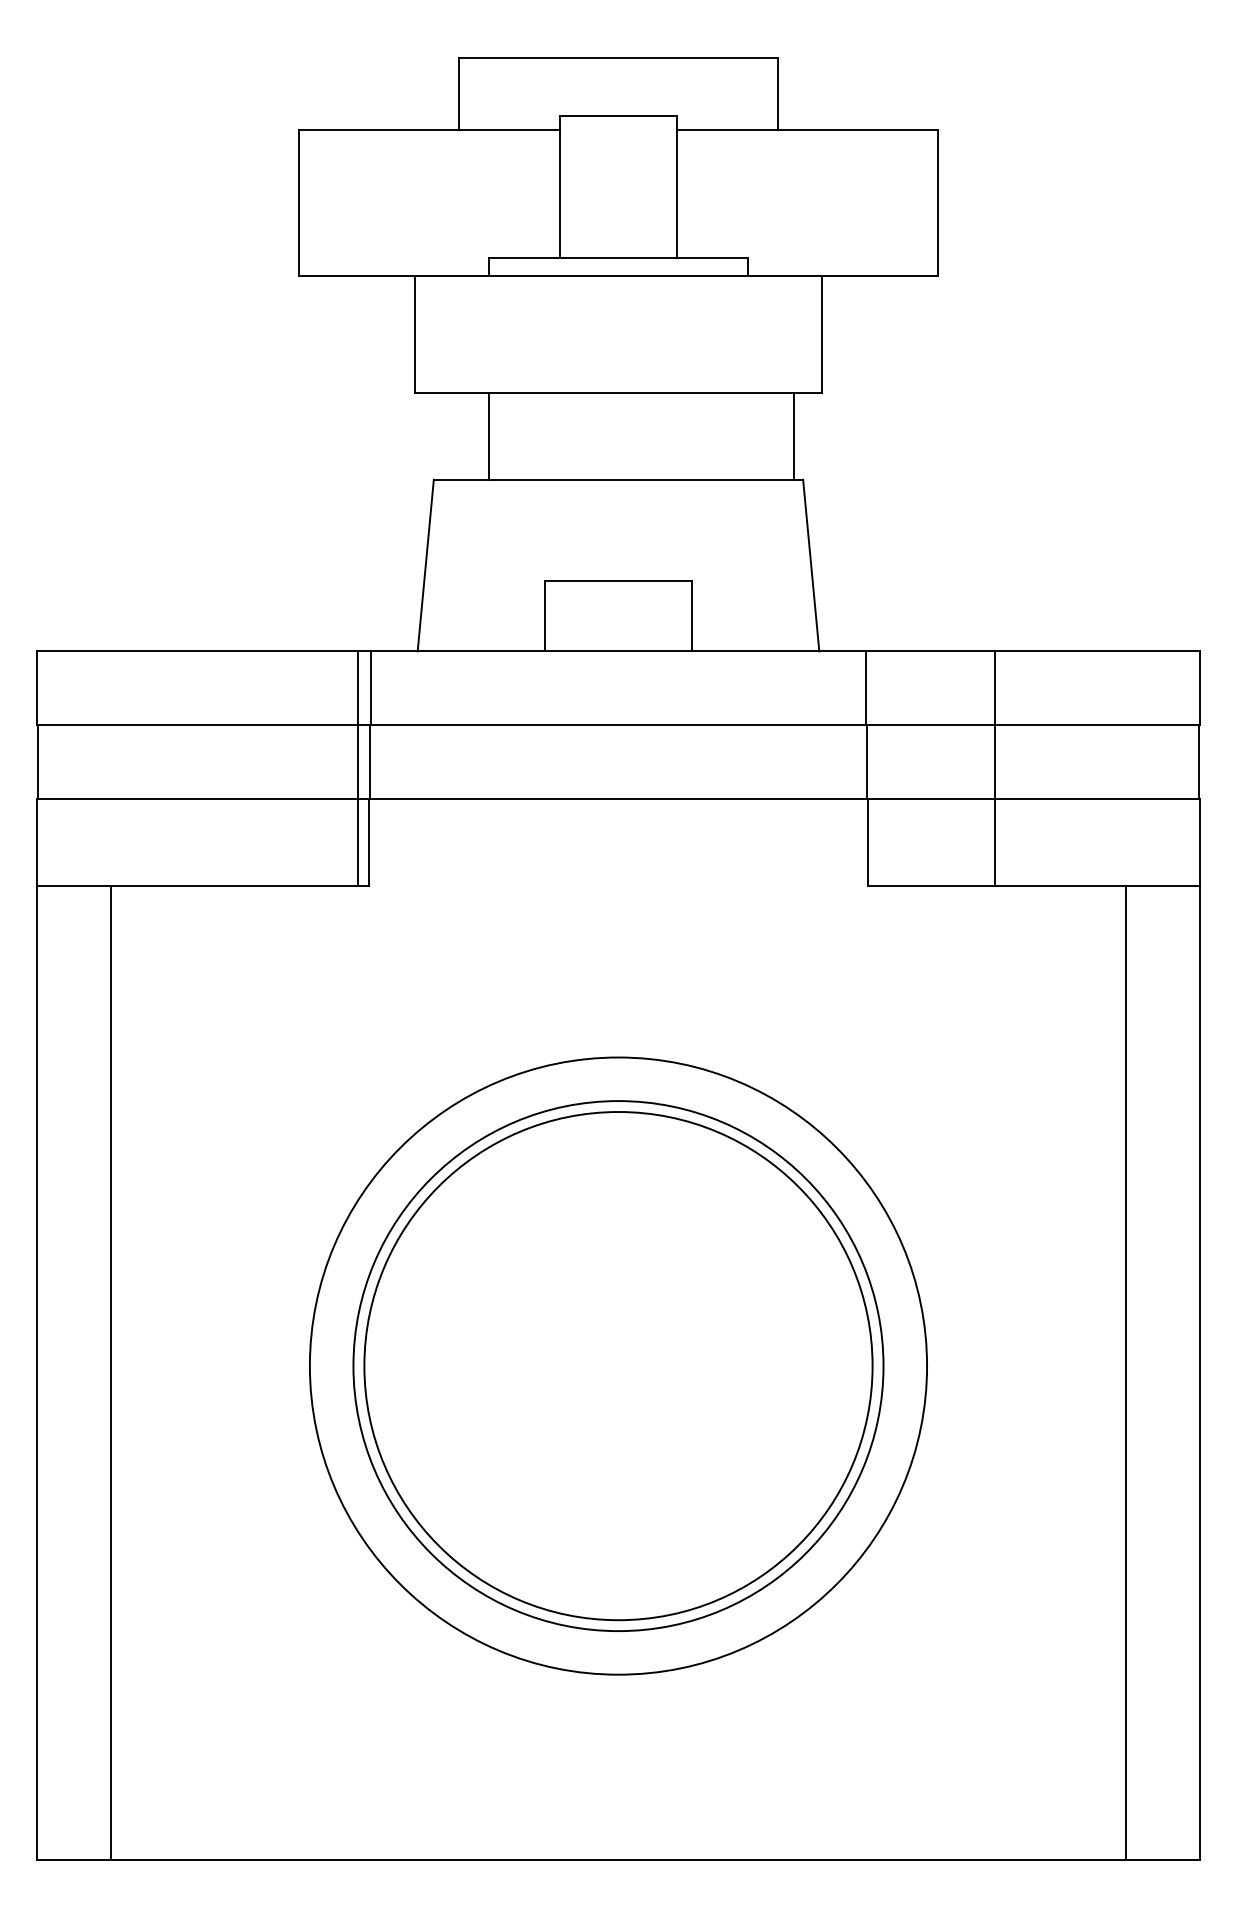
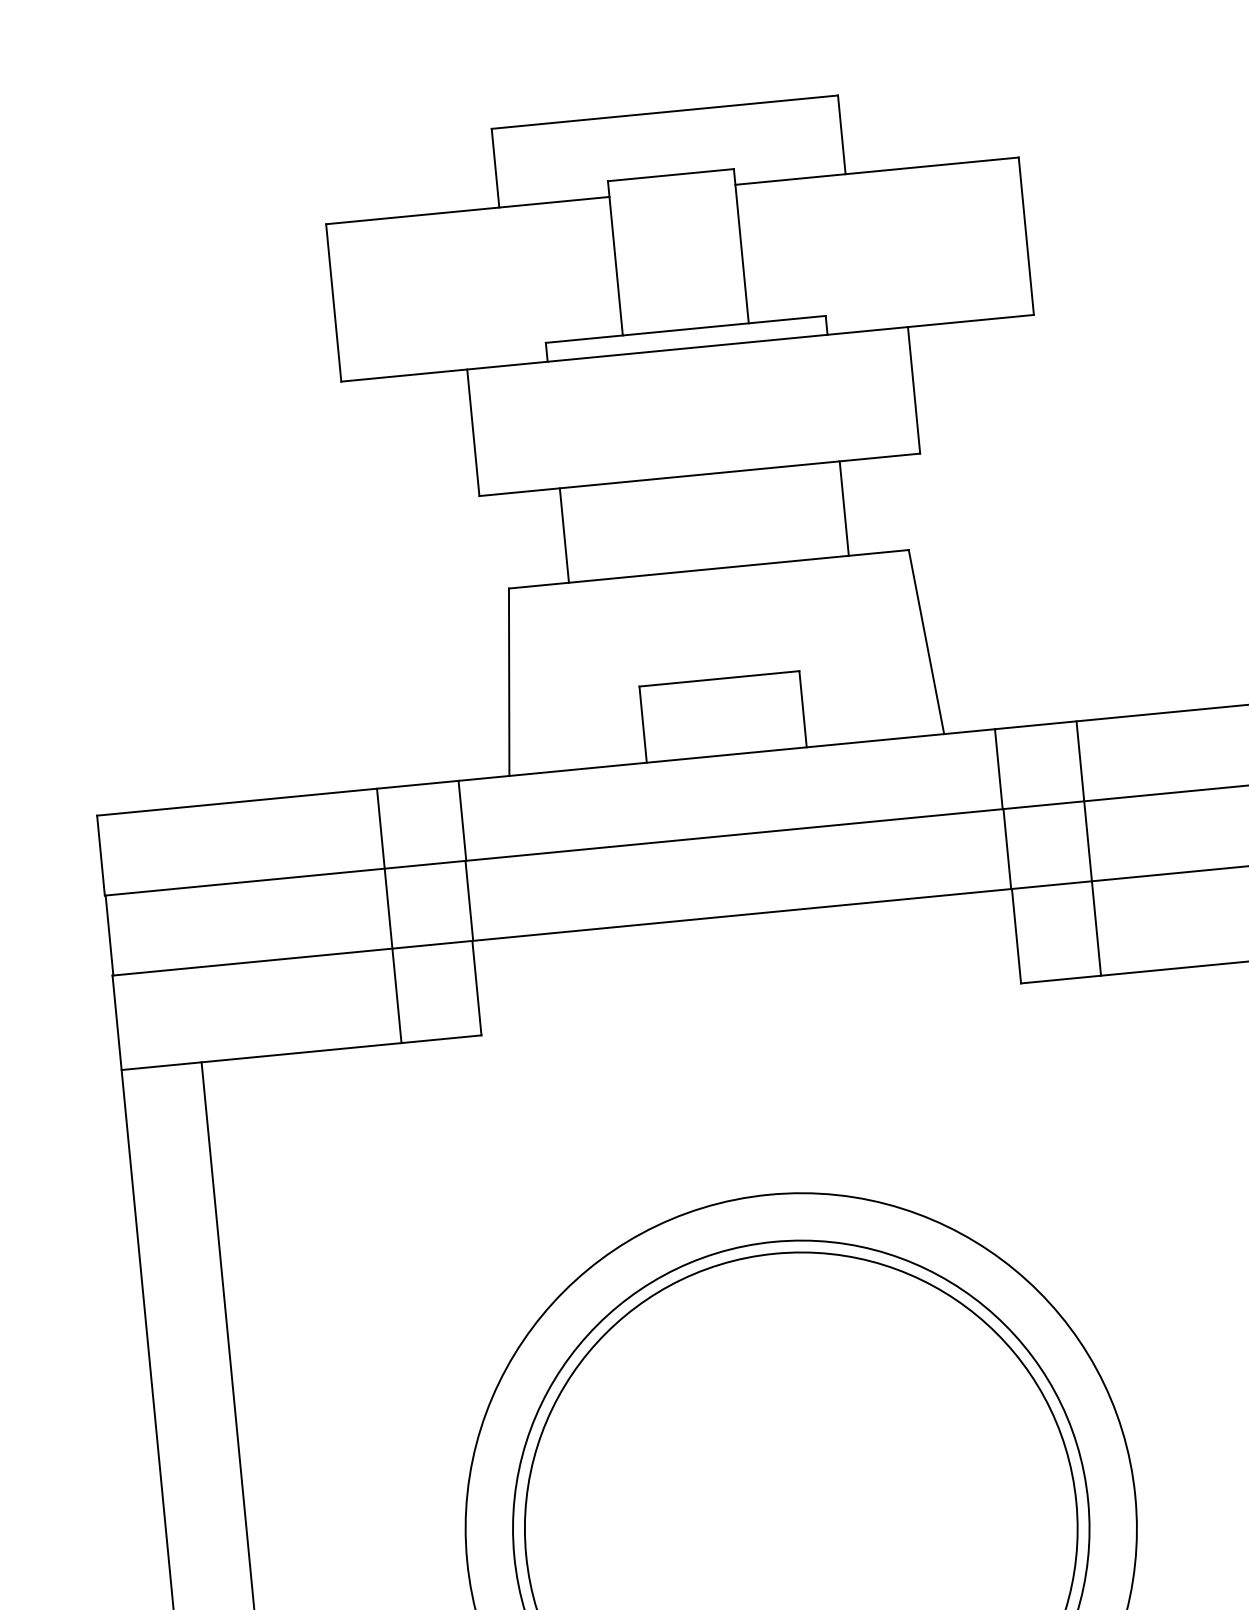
line: (793, 435) -> (843, 507), moved
line: (358, 768) -> (389, 915), moved
line: (994, 768) -> (1088, 848), moved

